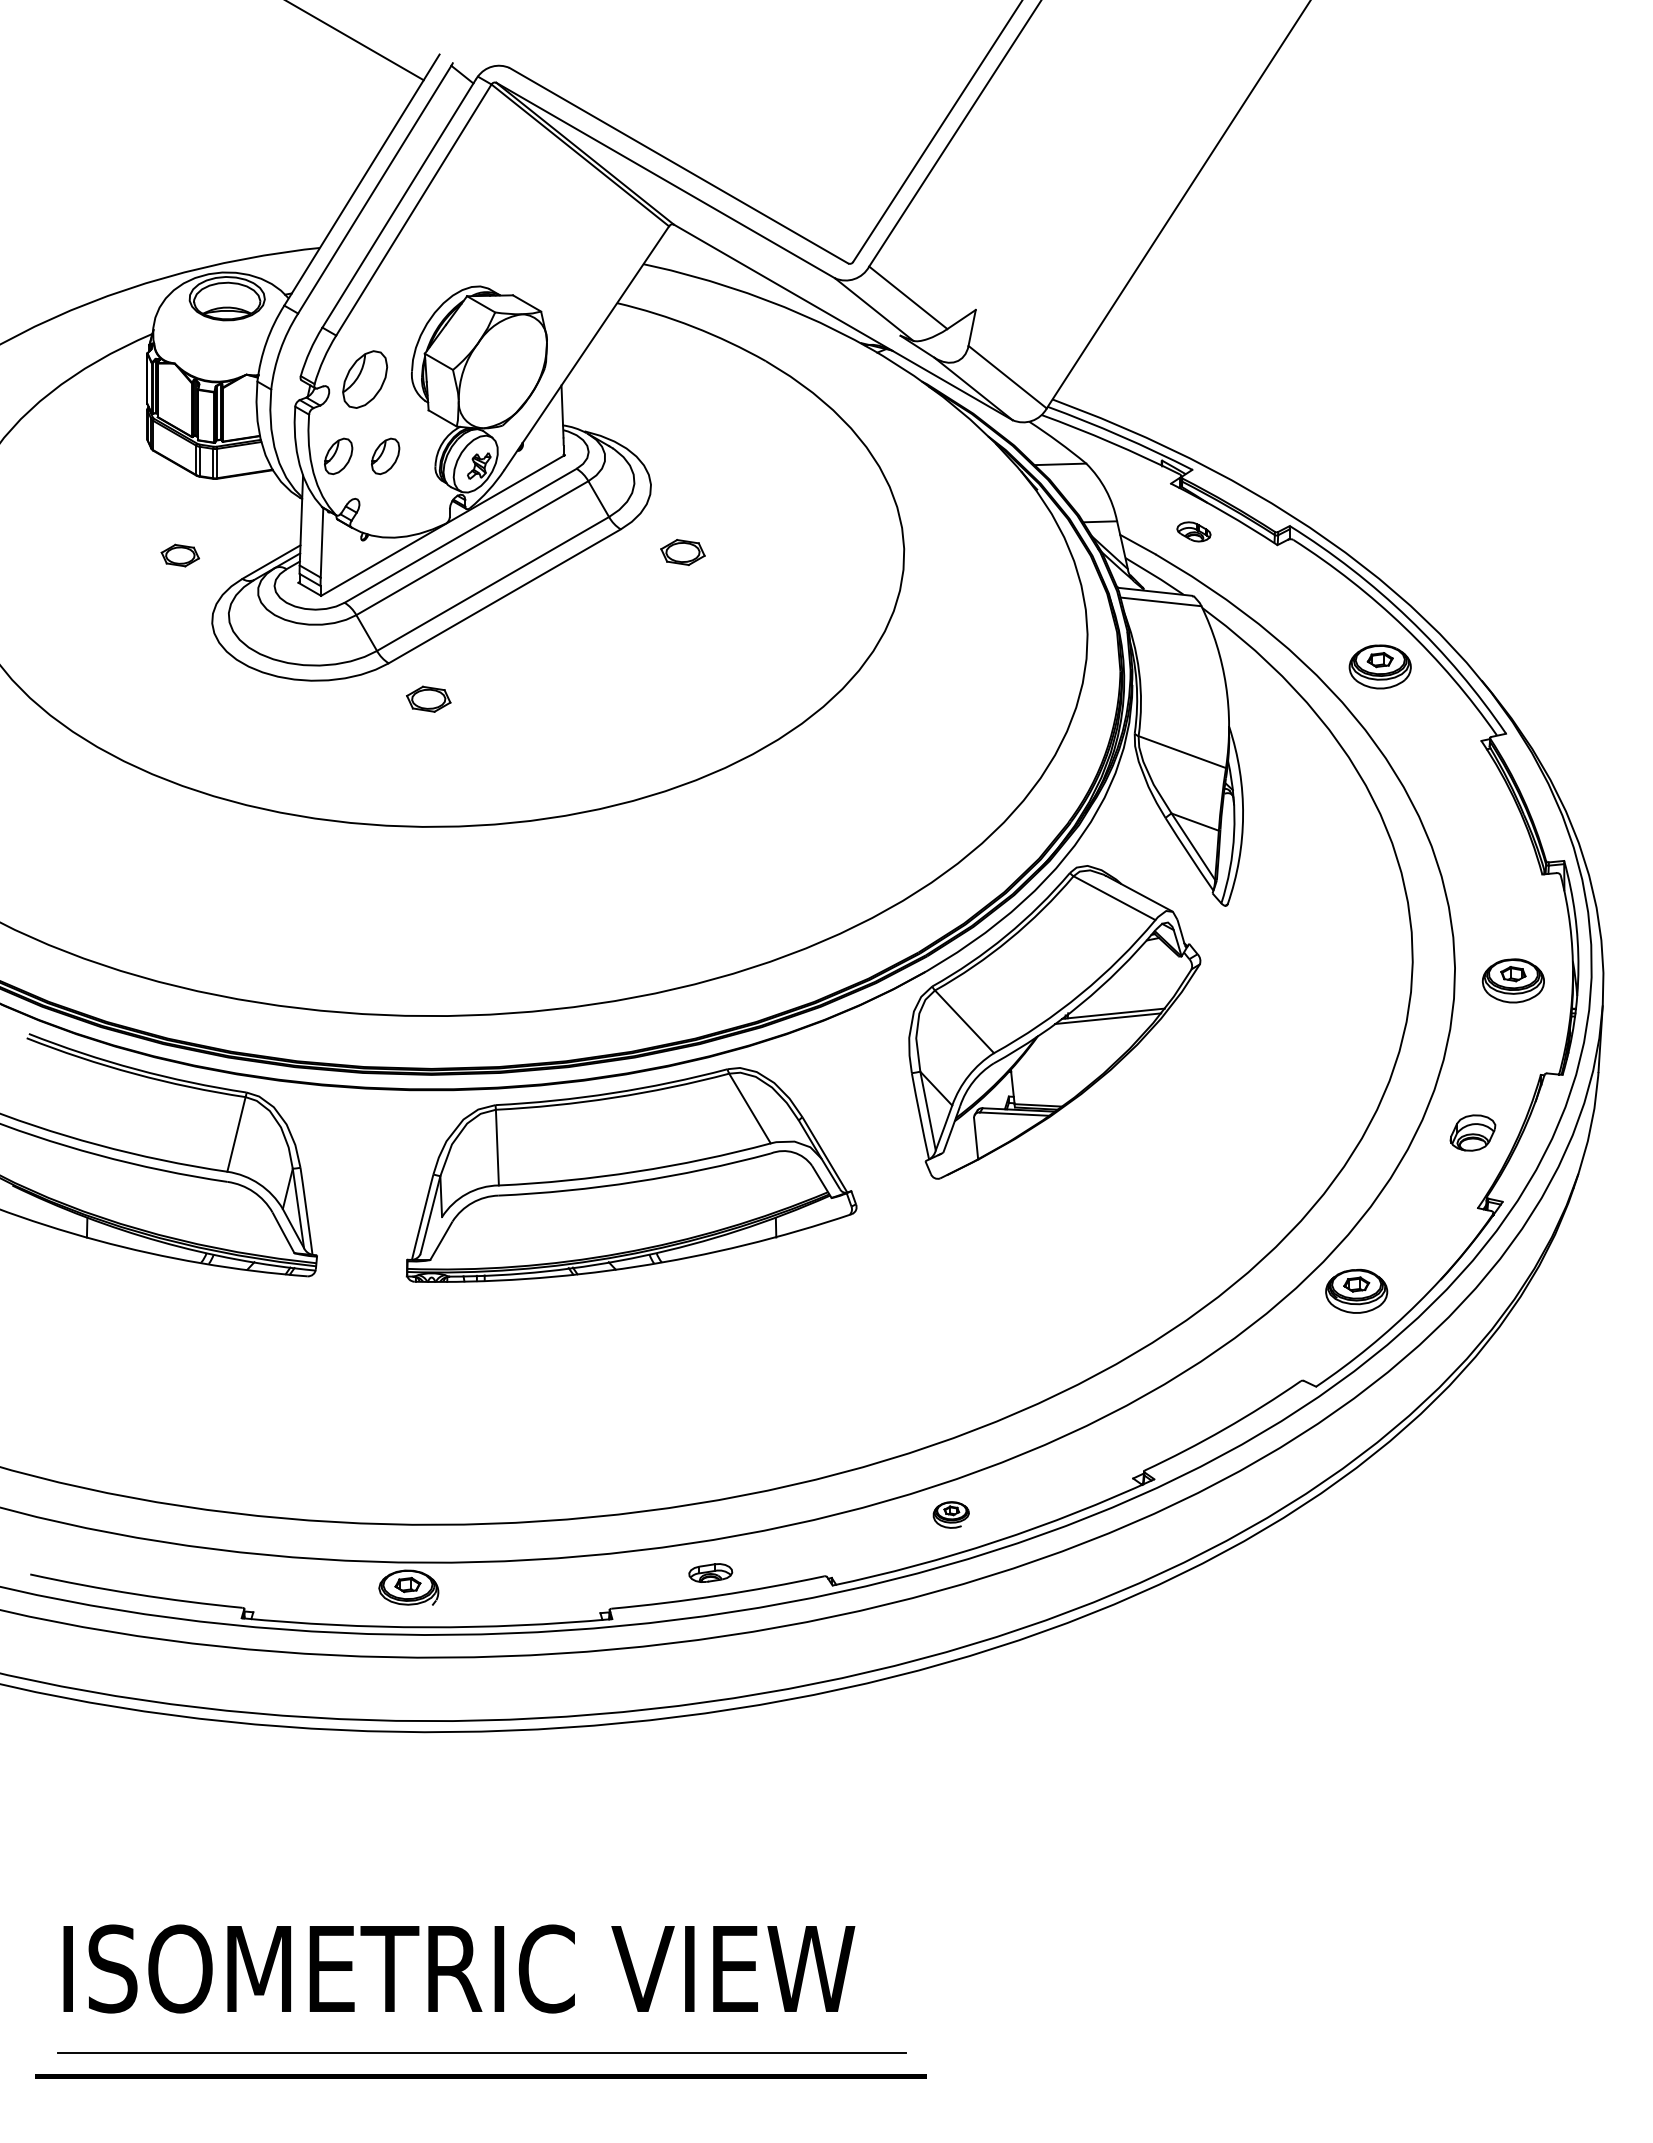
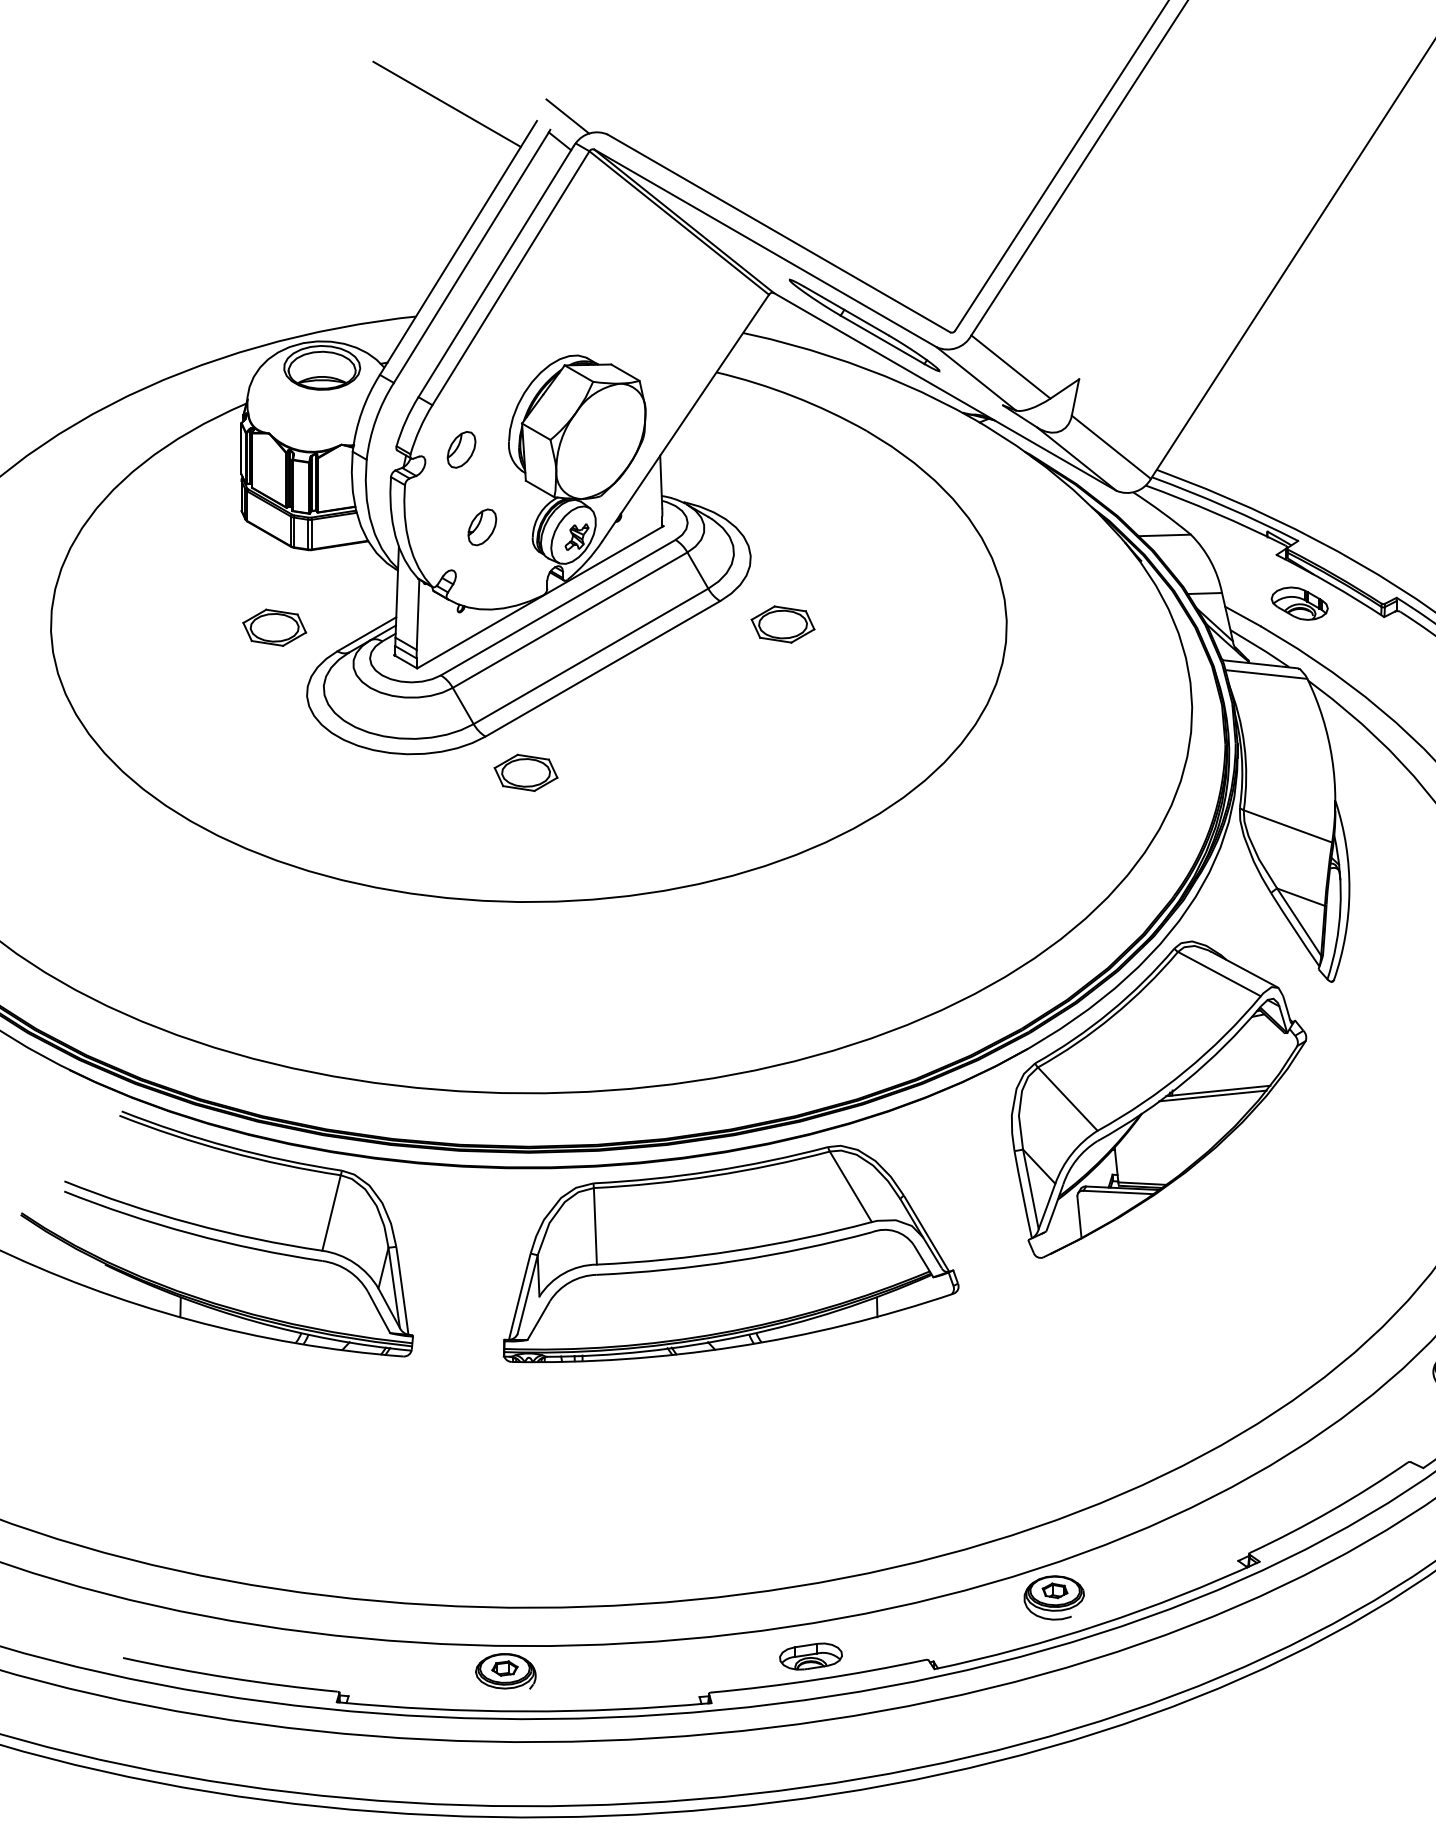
line: (470, 50) -> (568, 116), added
part: (763, 256) -> (864, 325), added
part: (364, 379) -> (461, 449), size x0.62
part: (338, 456) -> (434, 527), removed
part: (1193, 531) -> (1299, 603), size x1.67
part: (682, 552) -> (782, 624), size x1.43
part: (180, 555) -> (274, 627), size x1.67
part: (428, 699) -> (525, 773), size x1.43
part: (951, 1514) -> (1054, 1597), size x1.67
part: (710, 1572) -> (810, 1655), size x1.43

